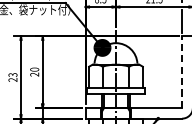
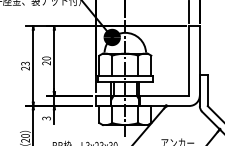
line: (182, 71) -> (189, 60), dashed -> solid

